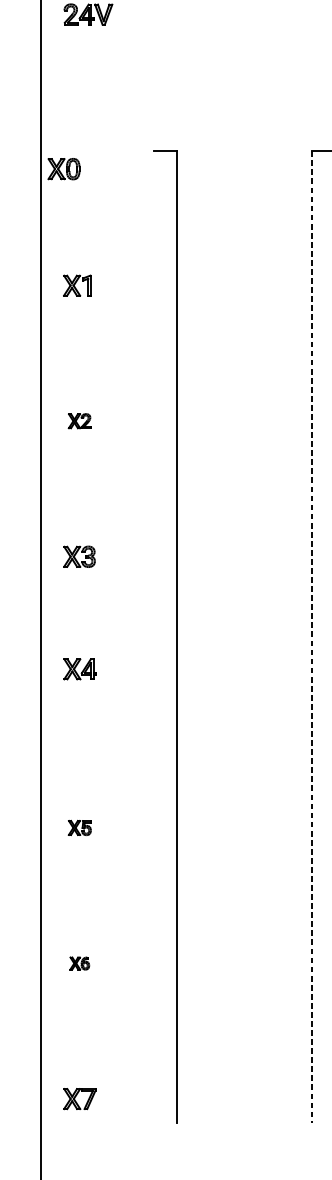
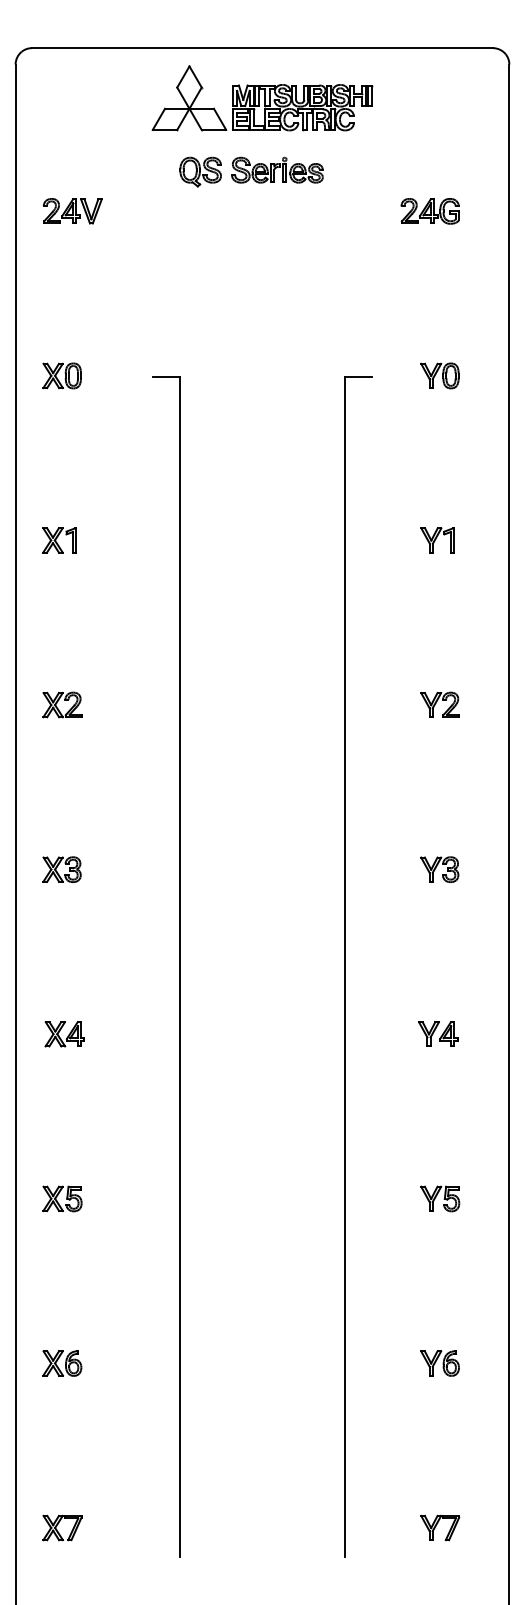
part: (63, 168) -> (61, 375), moved
part: (79, 420) -> (62, 704), size x1.43
line: (312, 637) -> (344, 967), dashed -> solid
part: (79, 669) -> (64, 1034), moved
part: (79, 827) -> (62, 1198), size x1.43
part: (79, 963) -> (62, 1363), size x1.67

